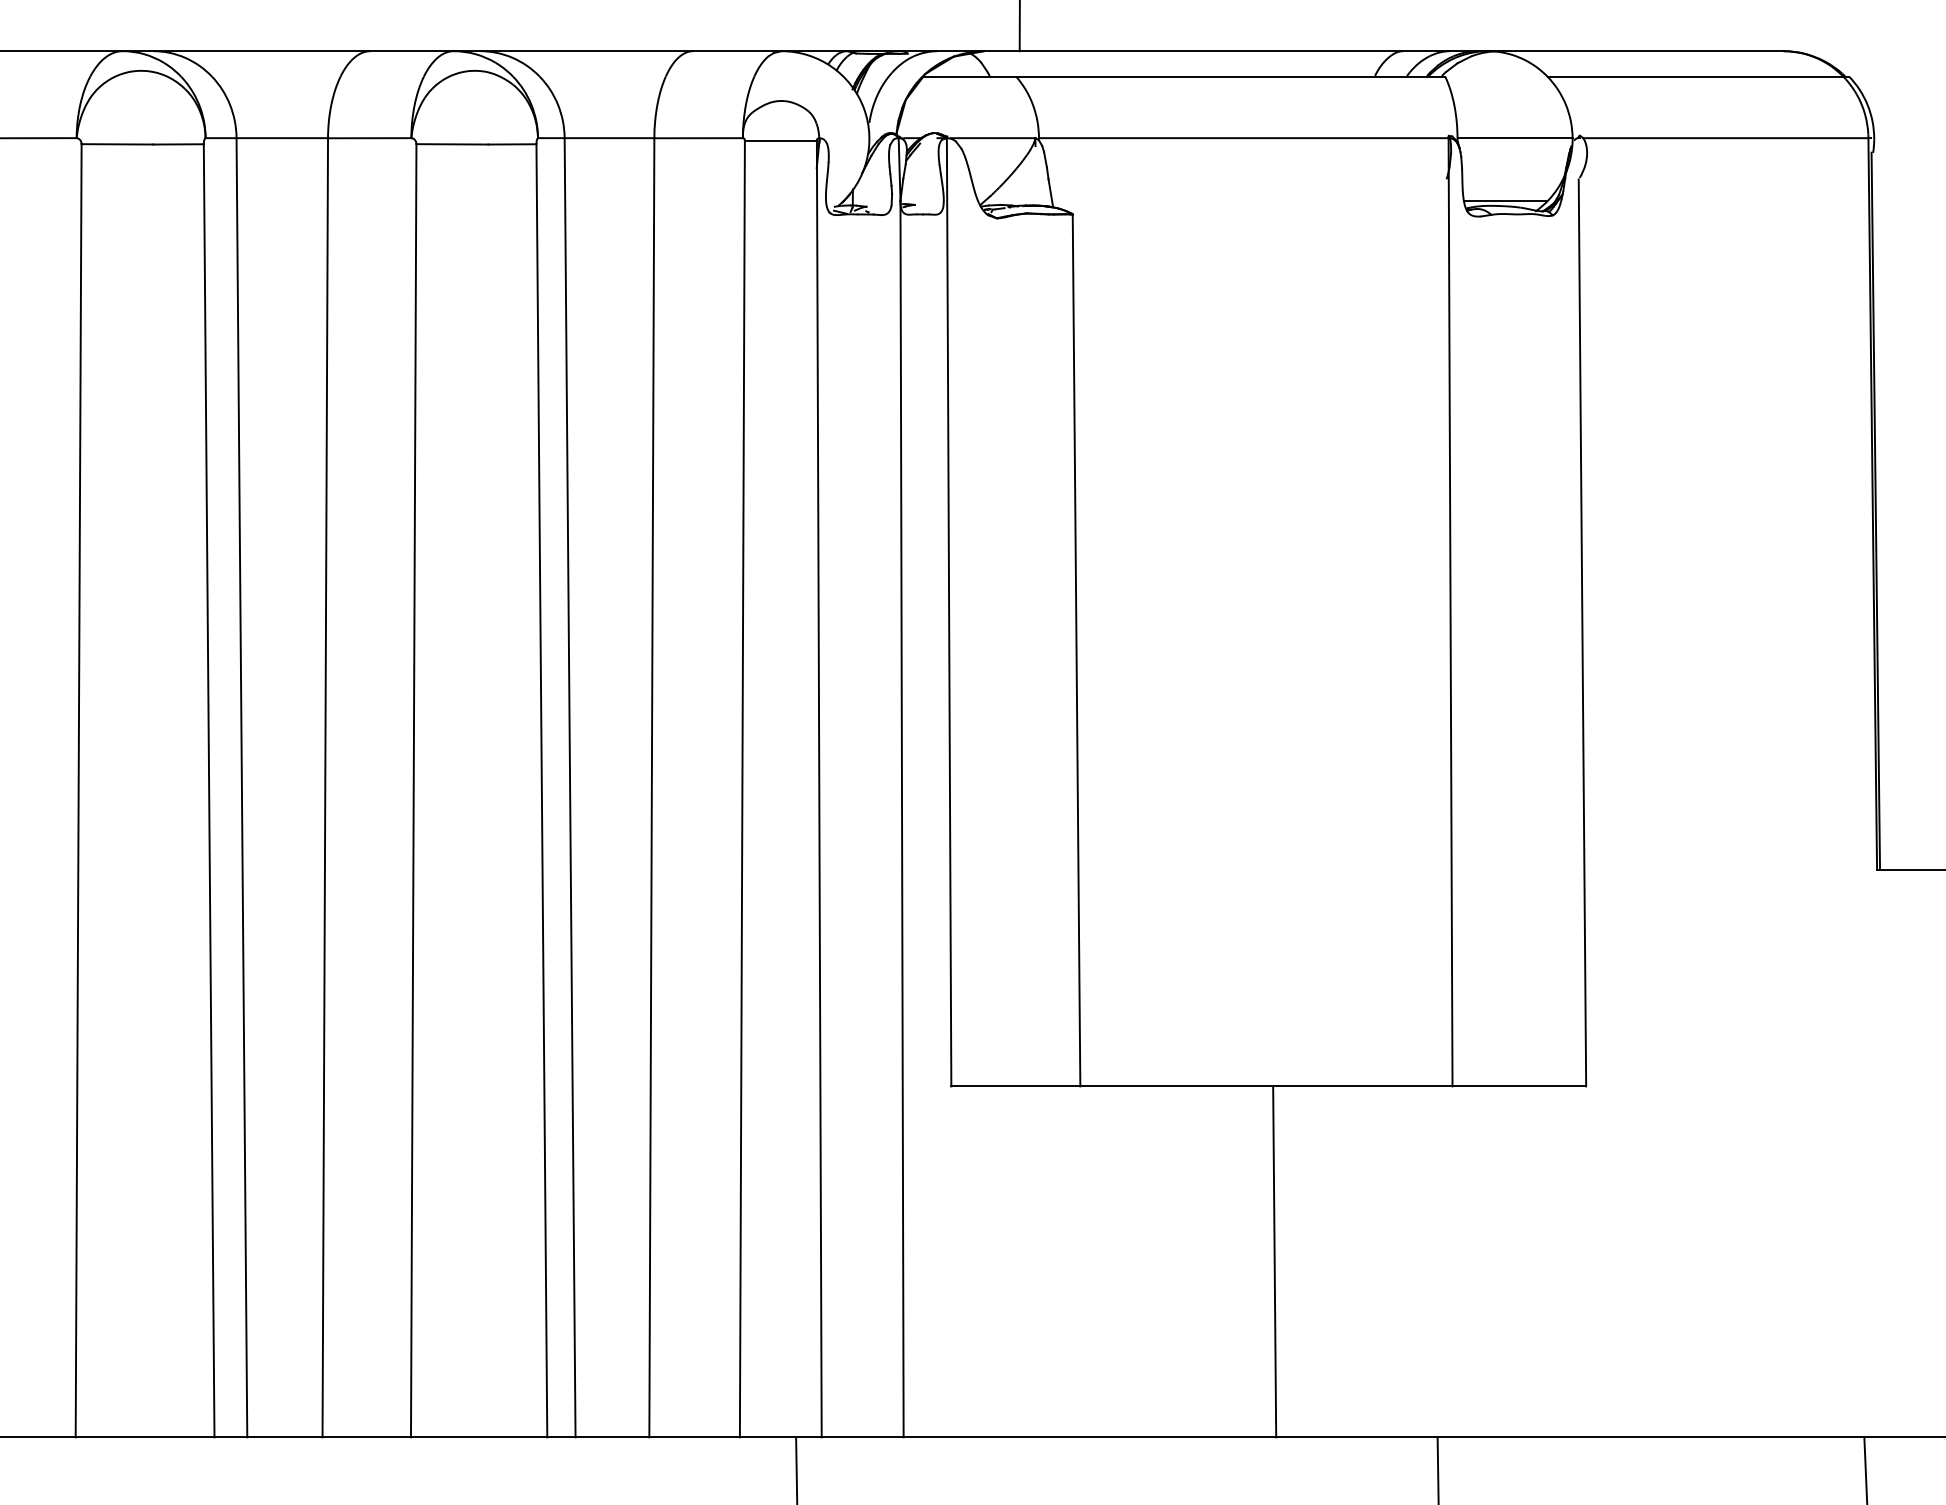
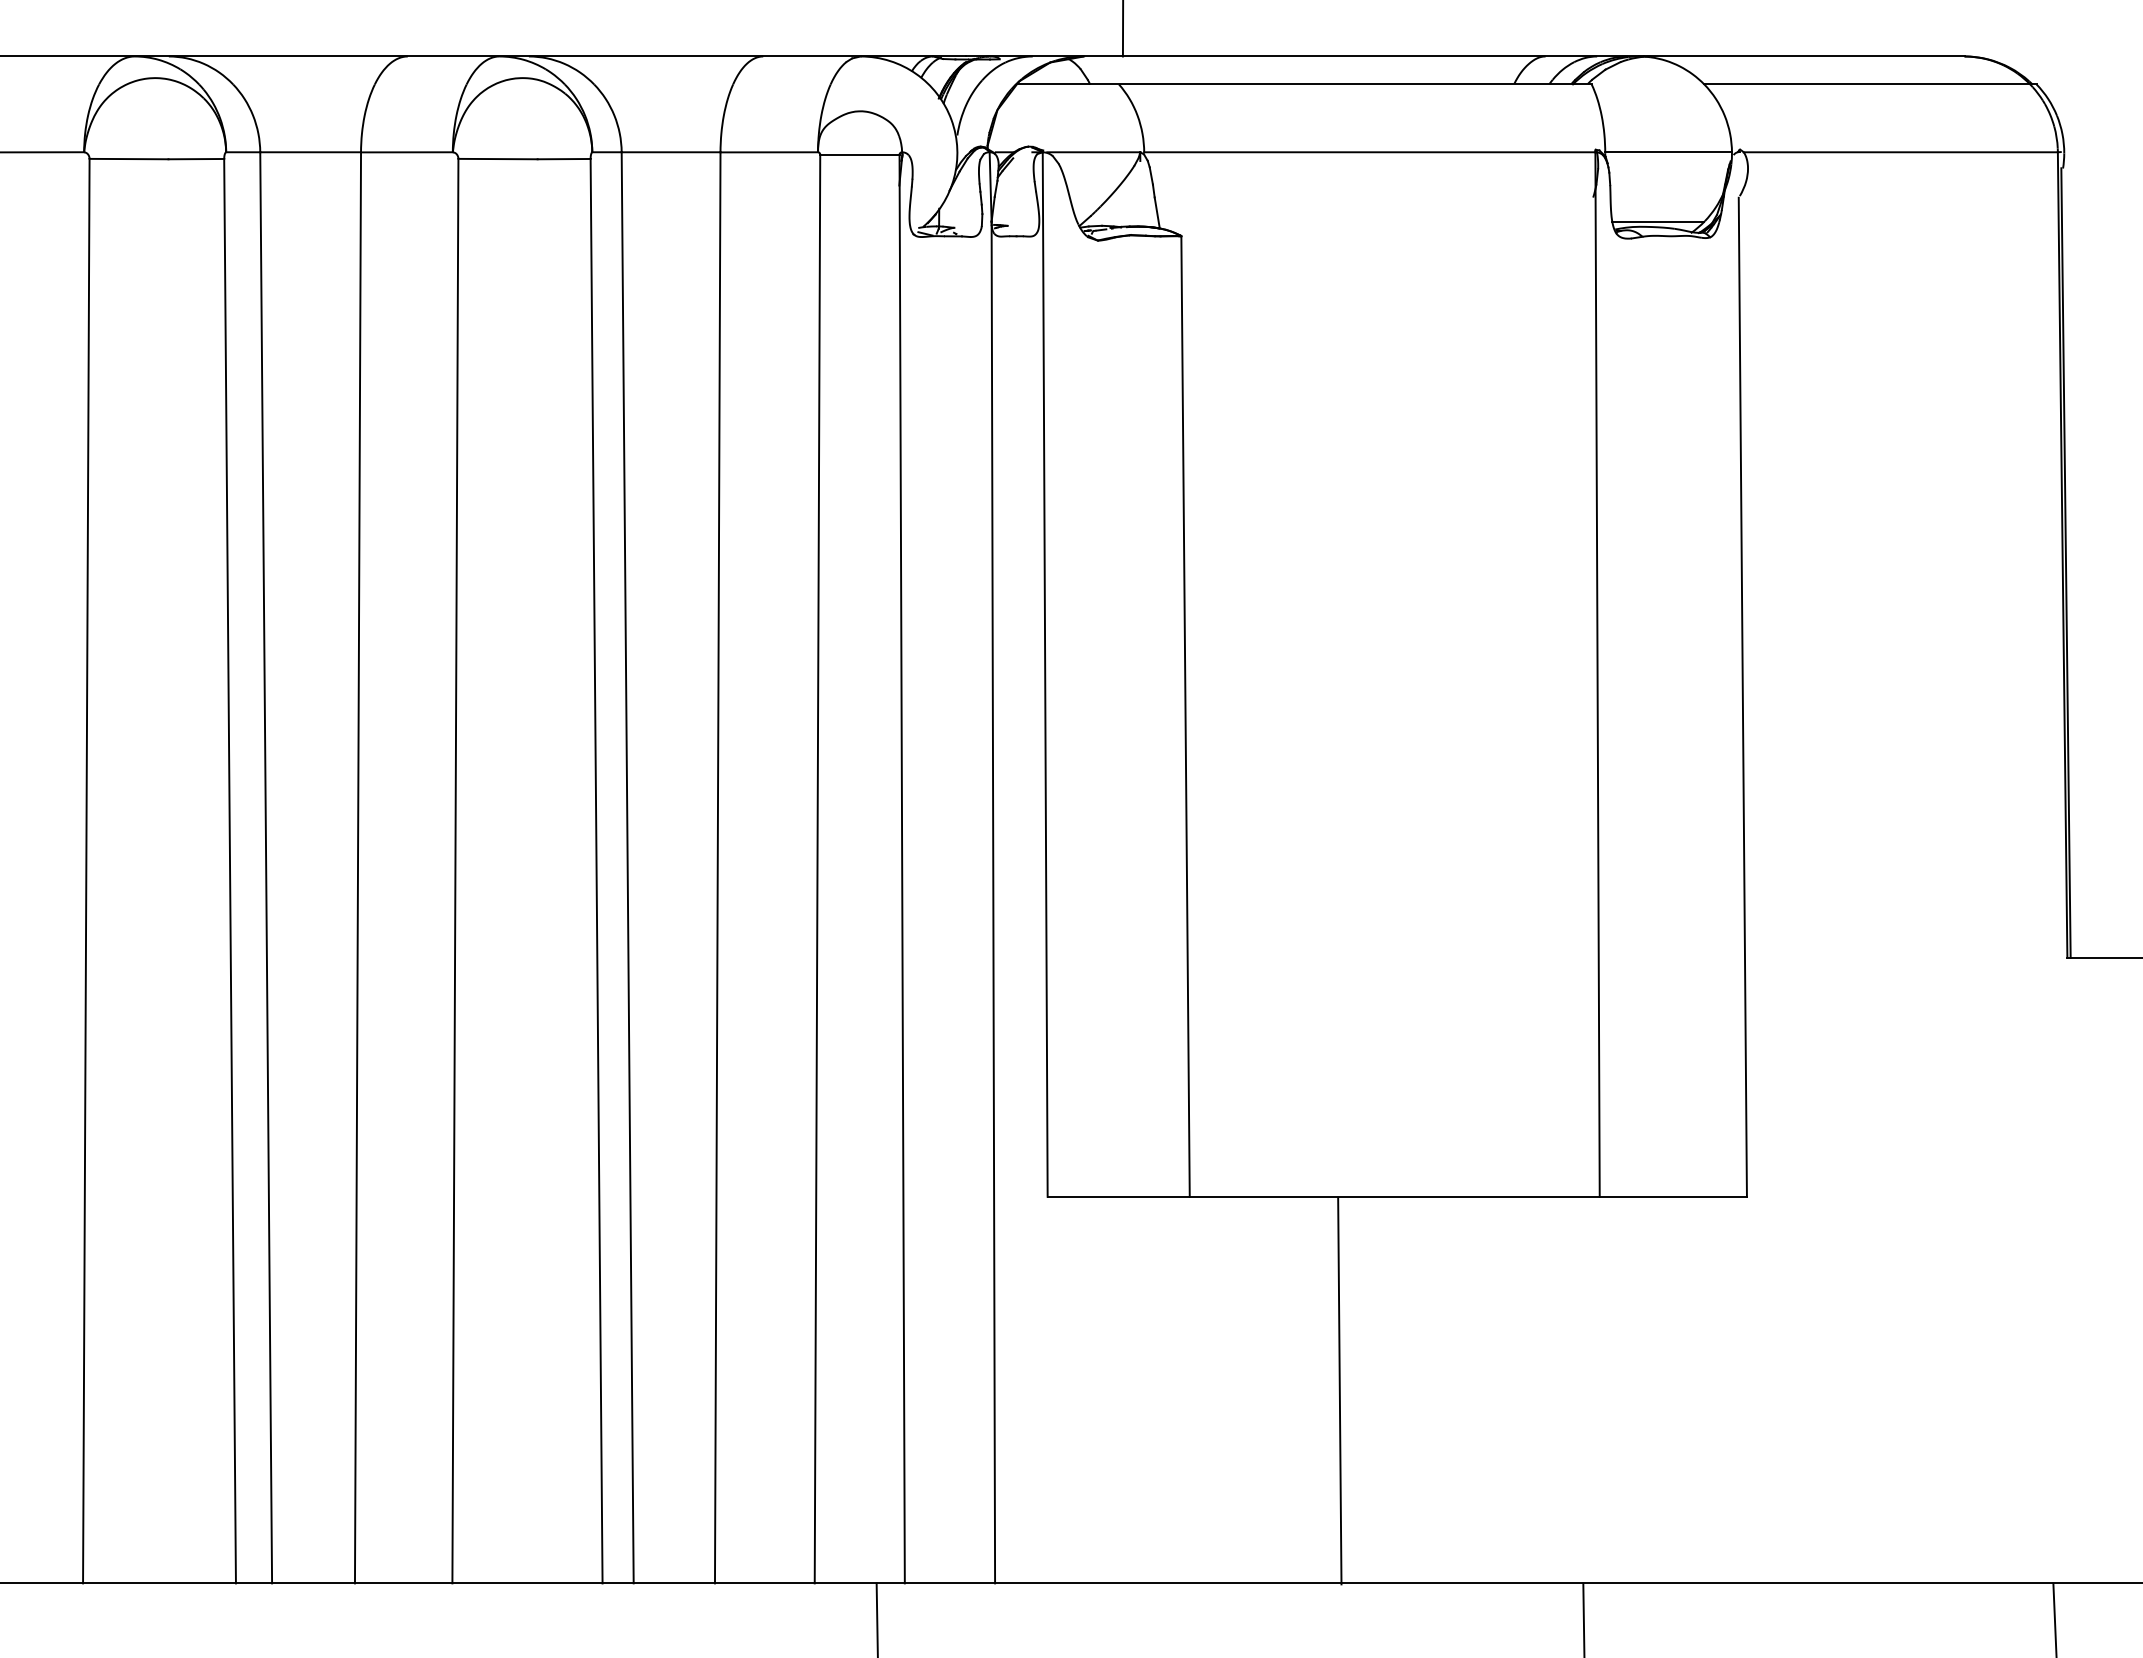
line: (1274, 1261) -> (1339, 1390), moved

